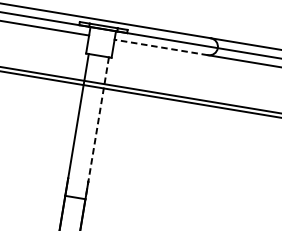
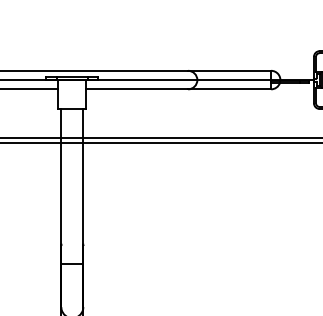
line: (161, 47) -> (137, 89), dashed -> solid
line: (97, 128) -> (83, 186), dashed -> solid

